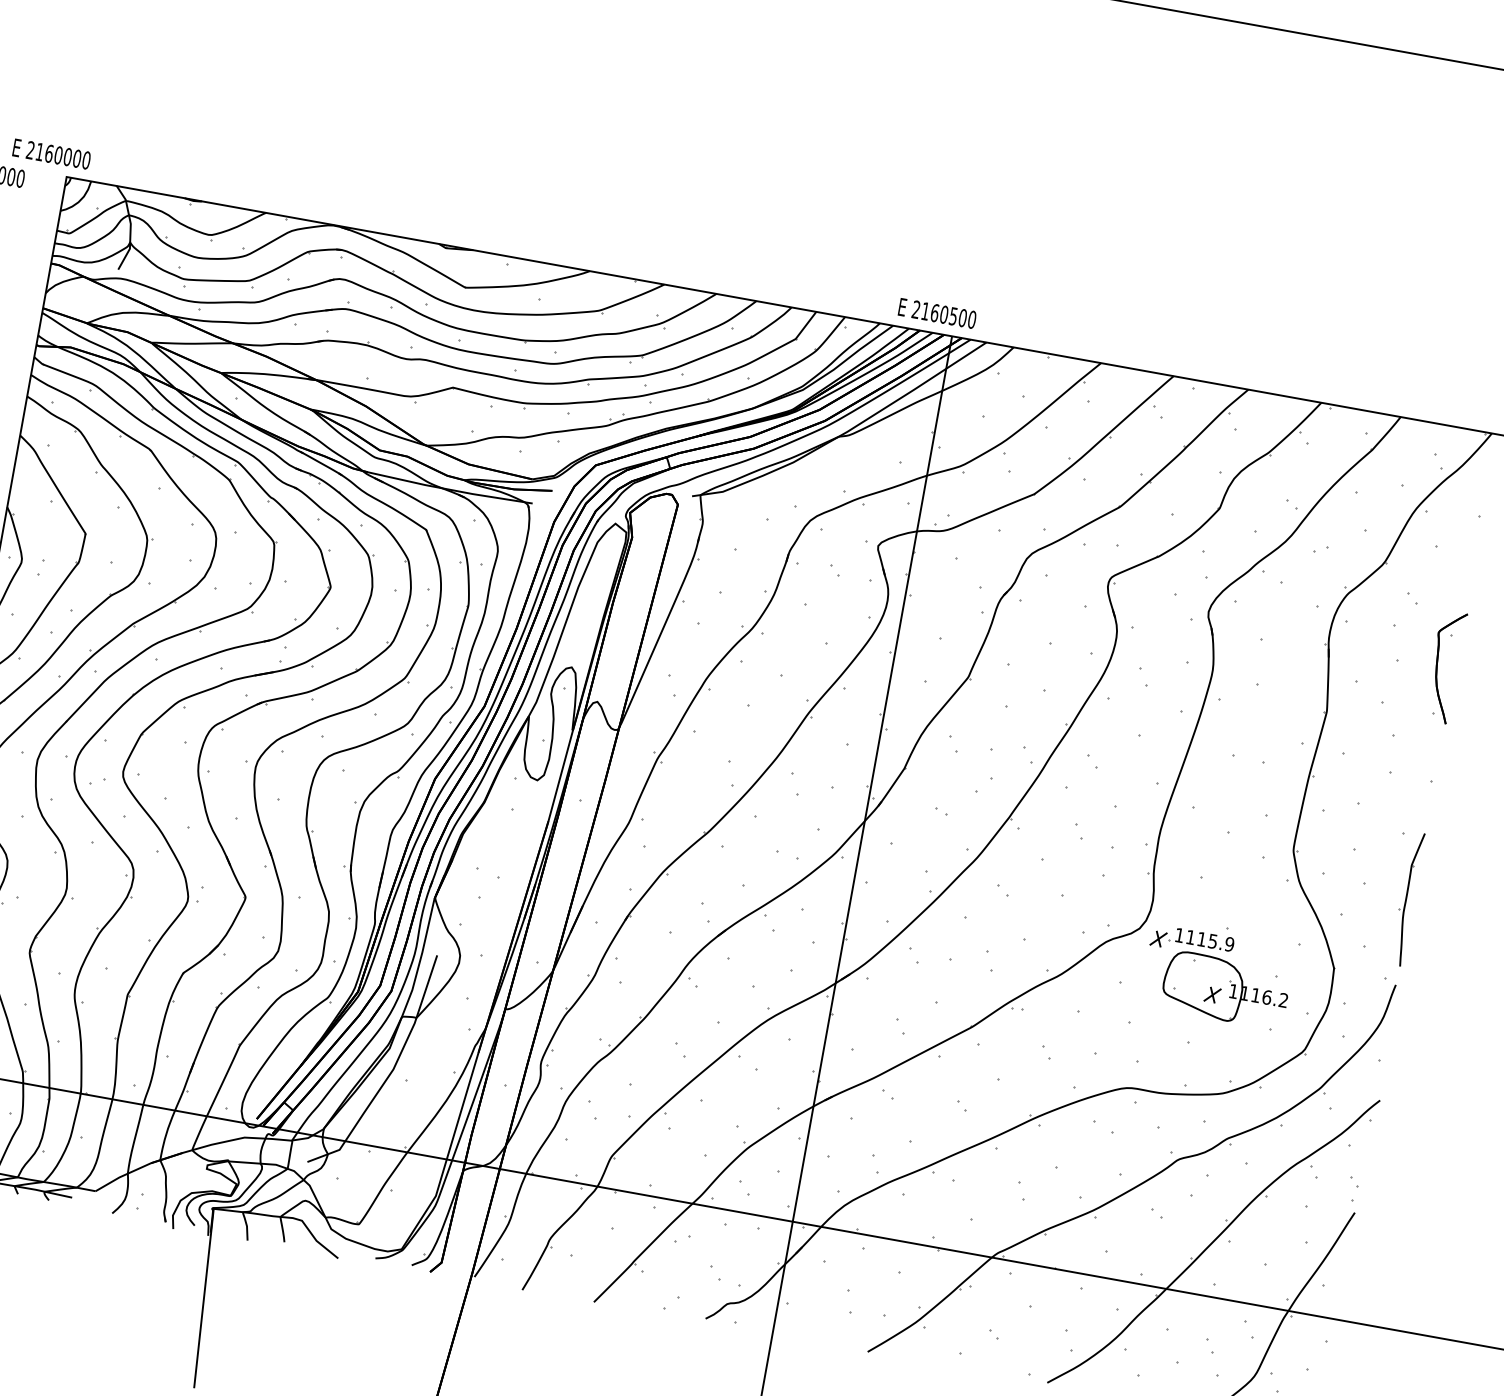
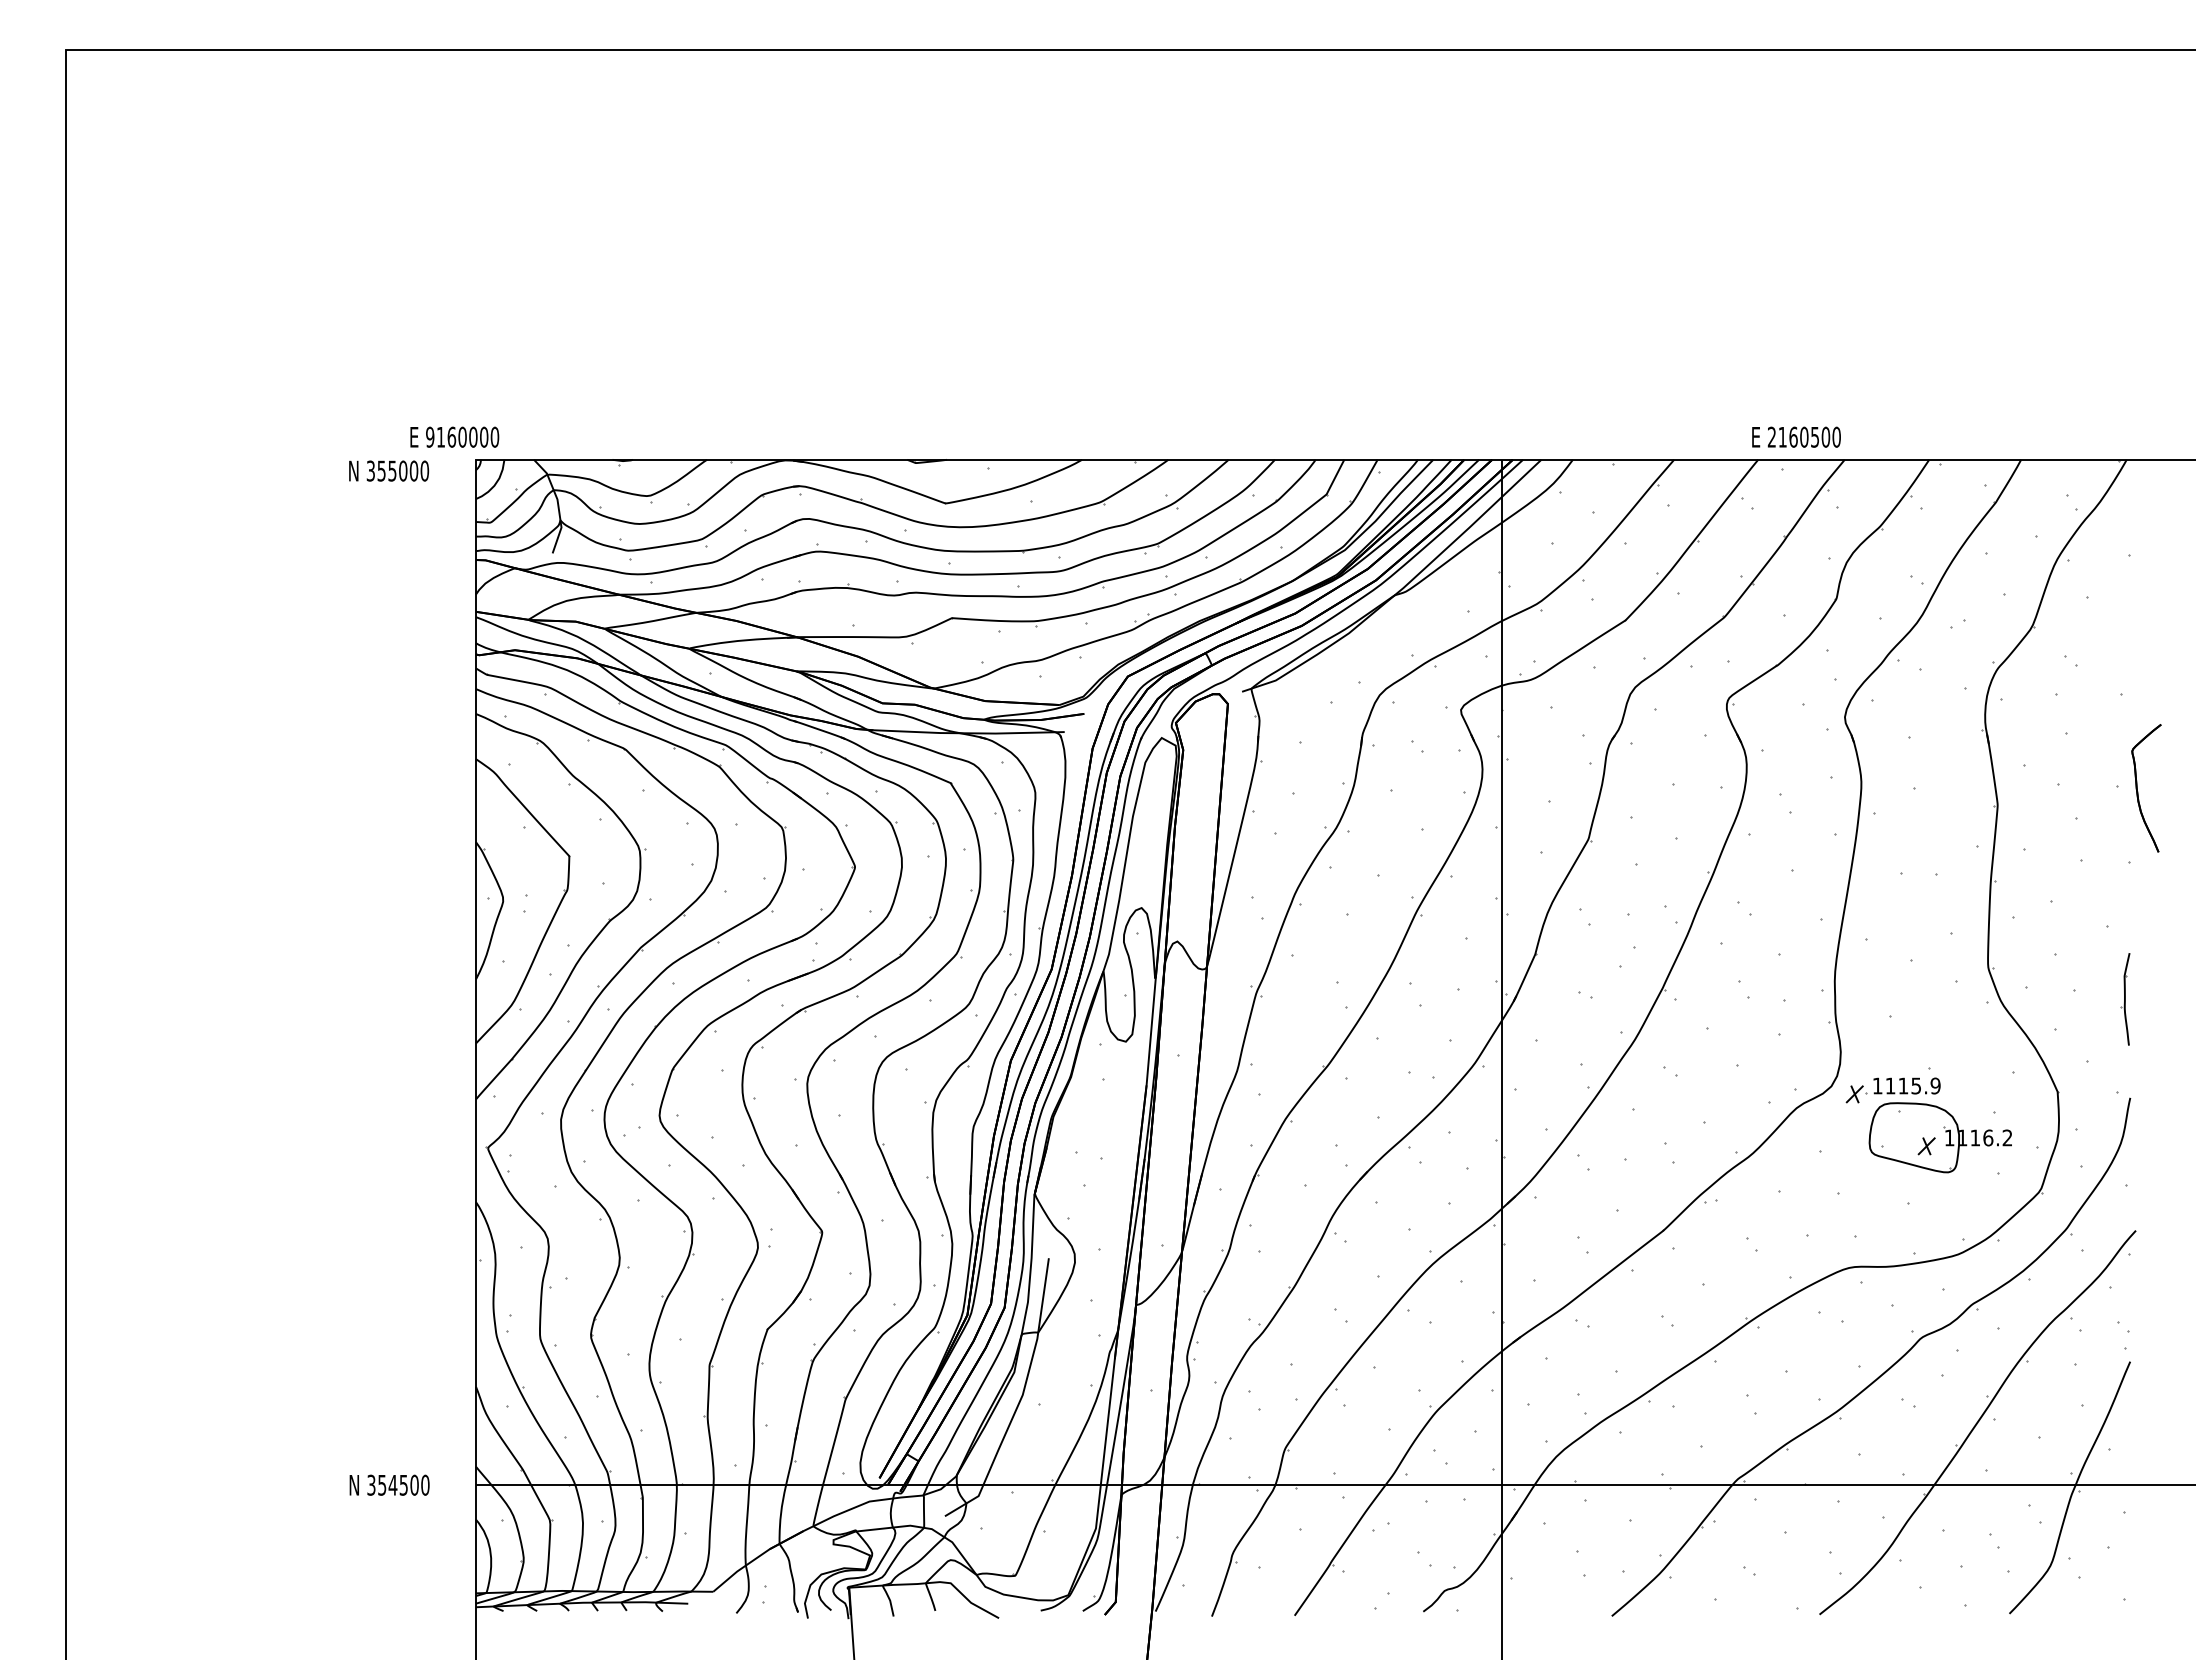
text: (30, 149) -> (430, 436), 2160000 -> 9160000
text: (937, 312) -> (1796, 436), moved
part: (1437, 668) -> (2138, 791), moved
part: (1407, 899) -> (2125, 999), size x0.6

